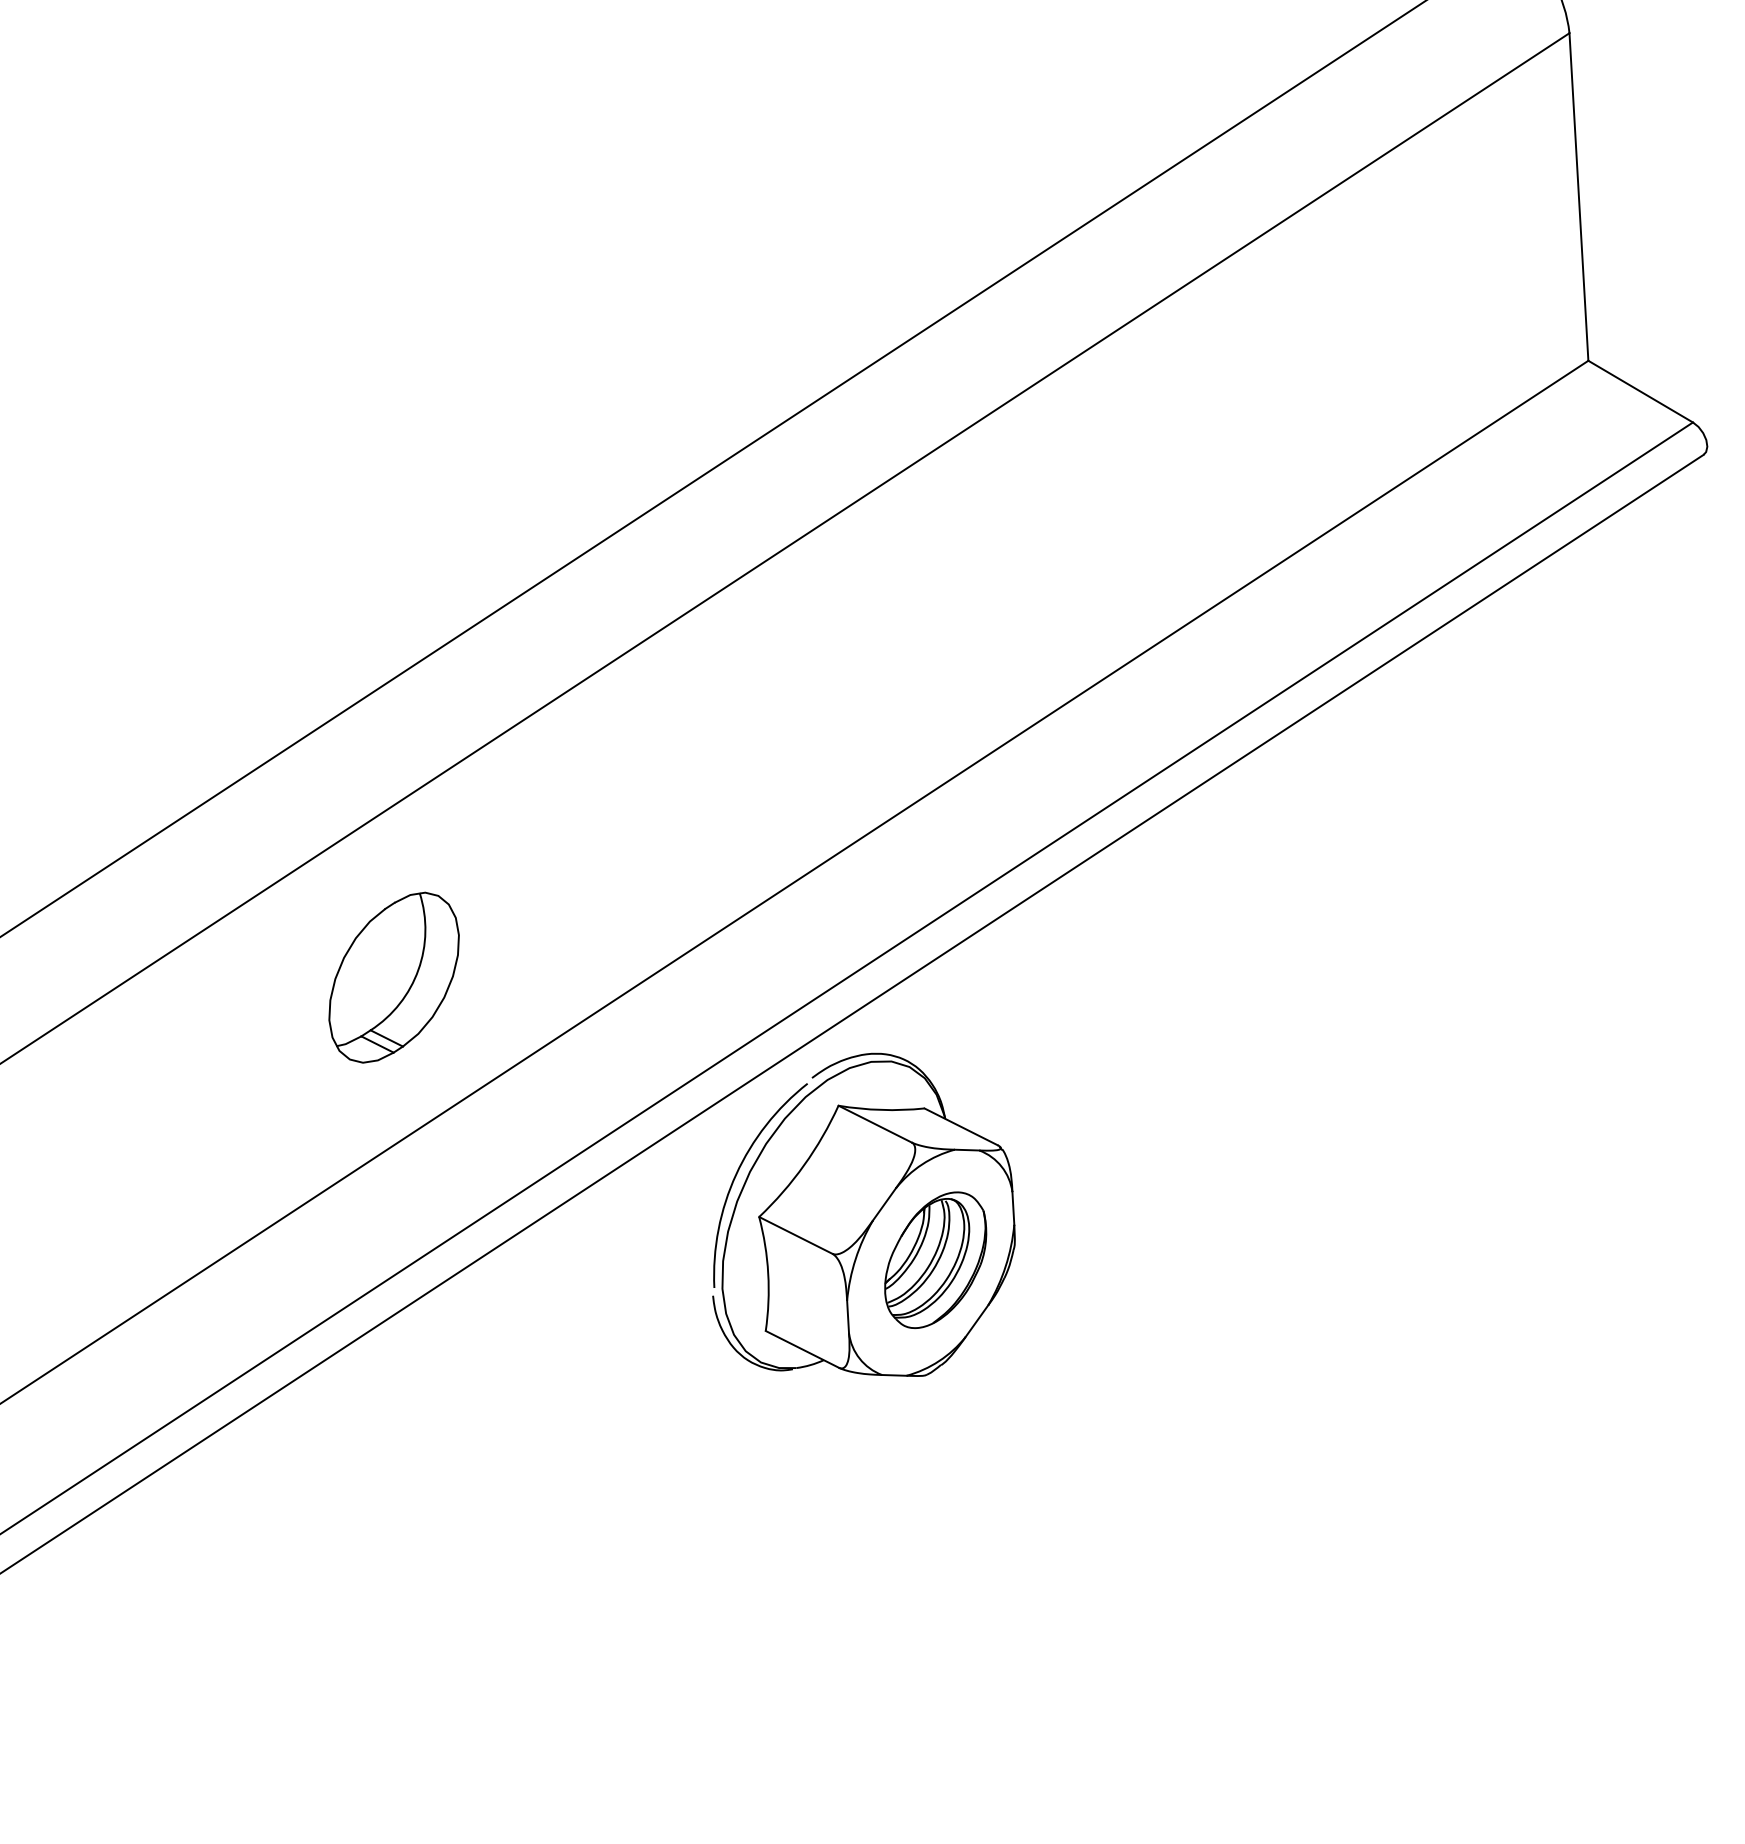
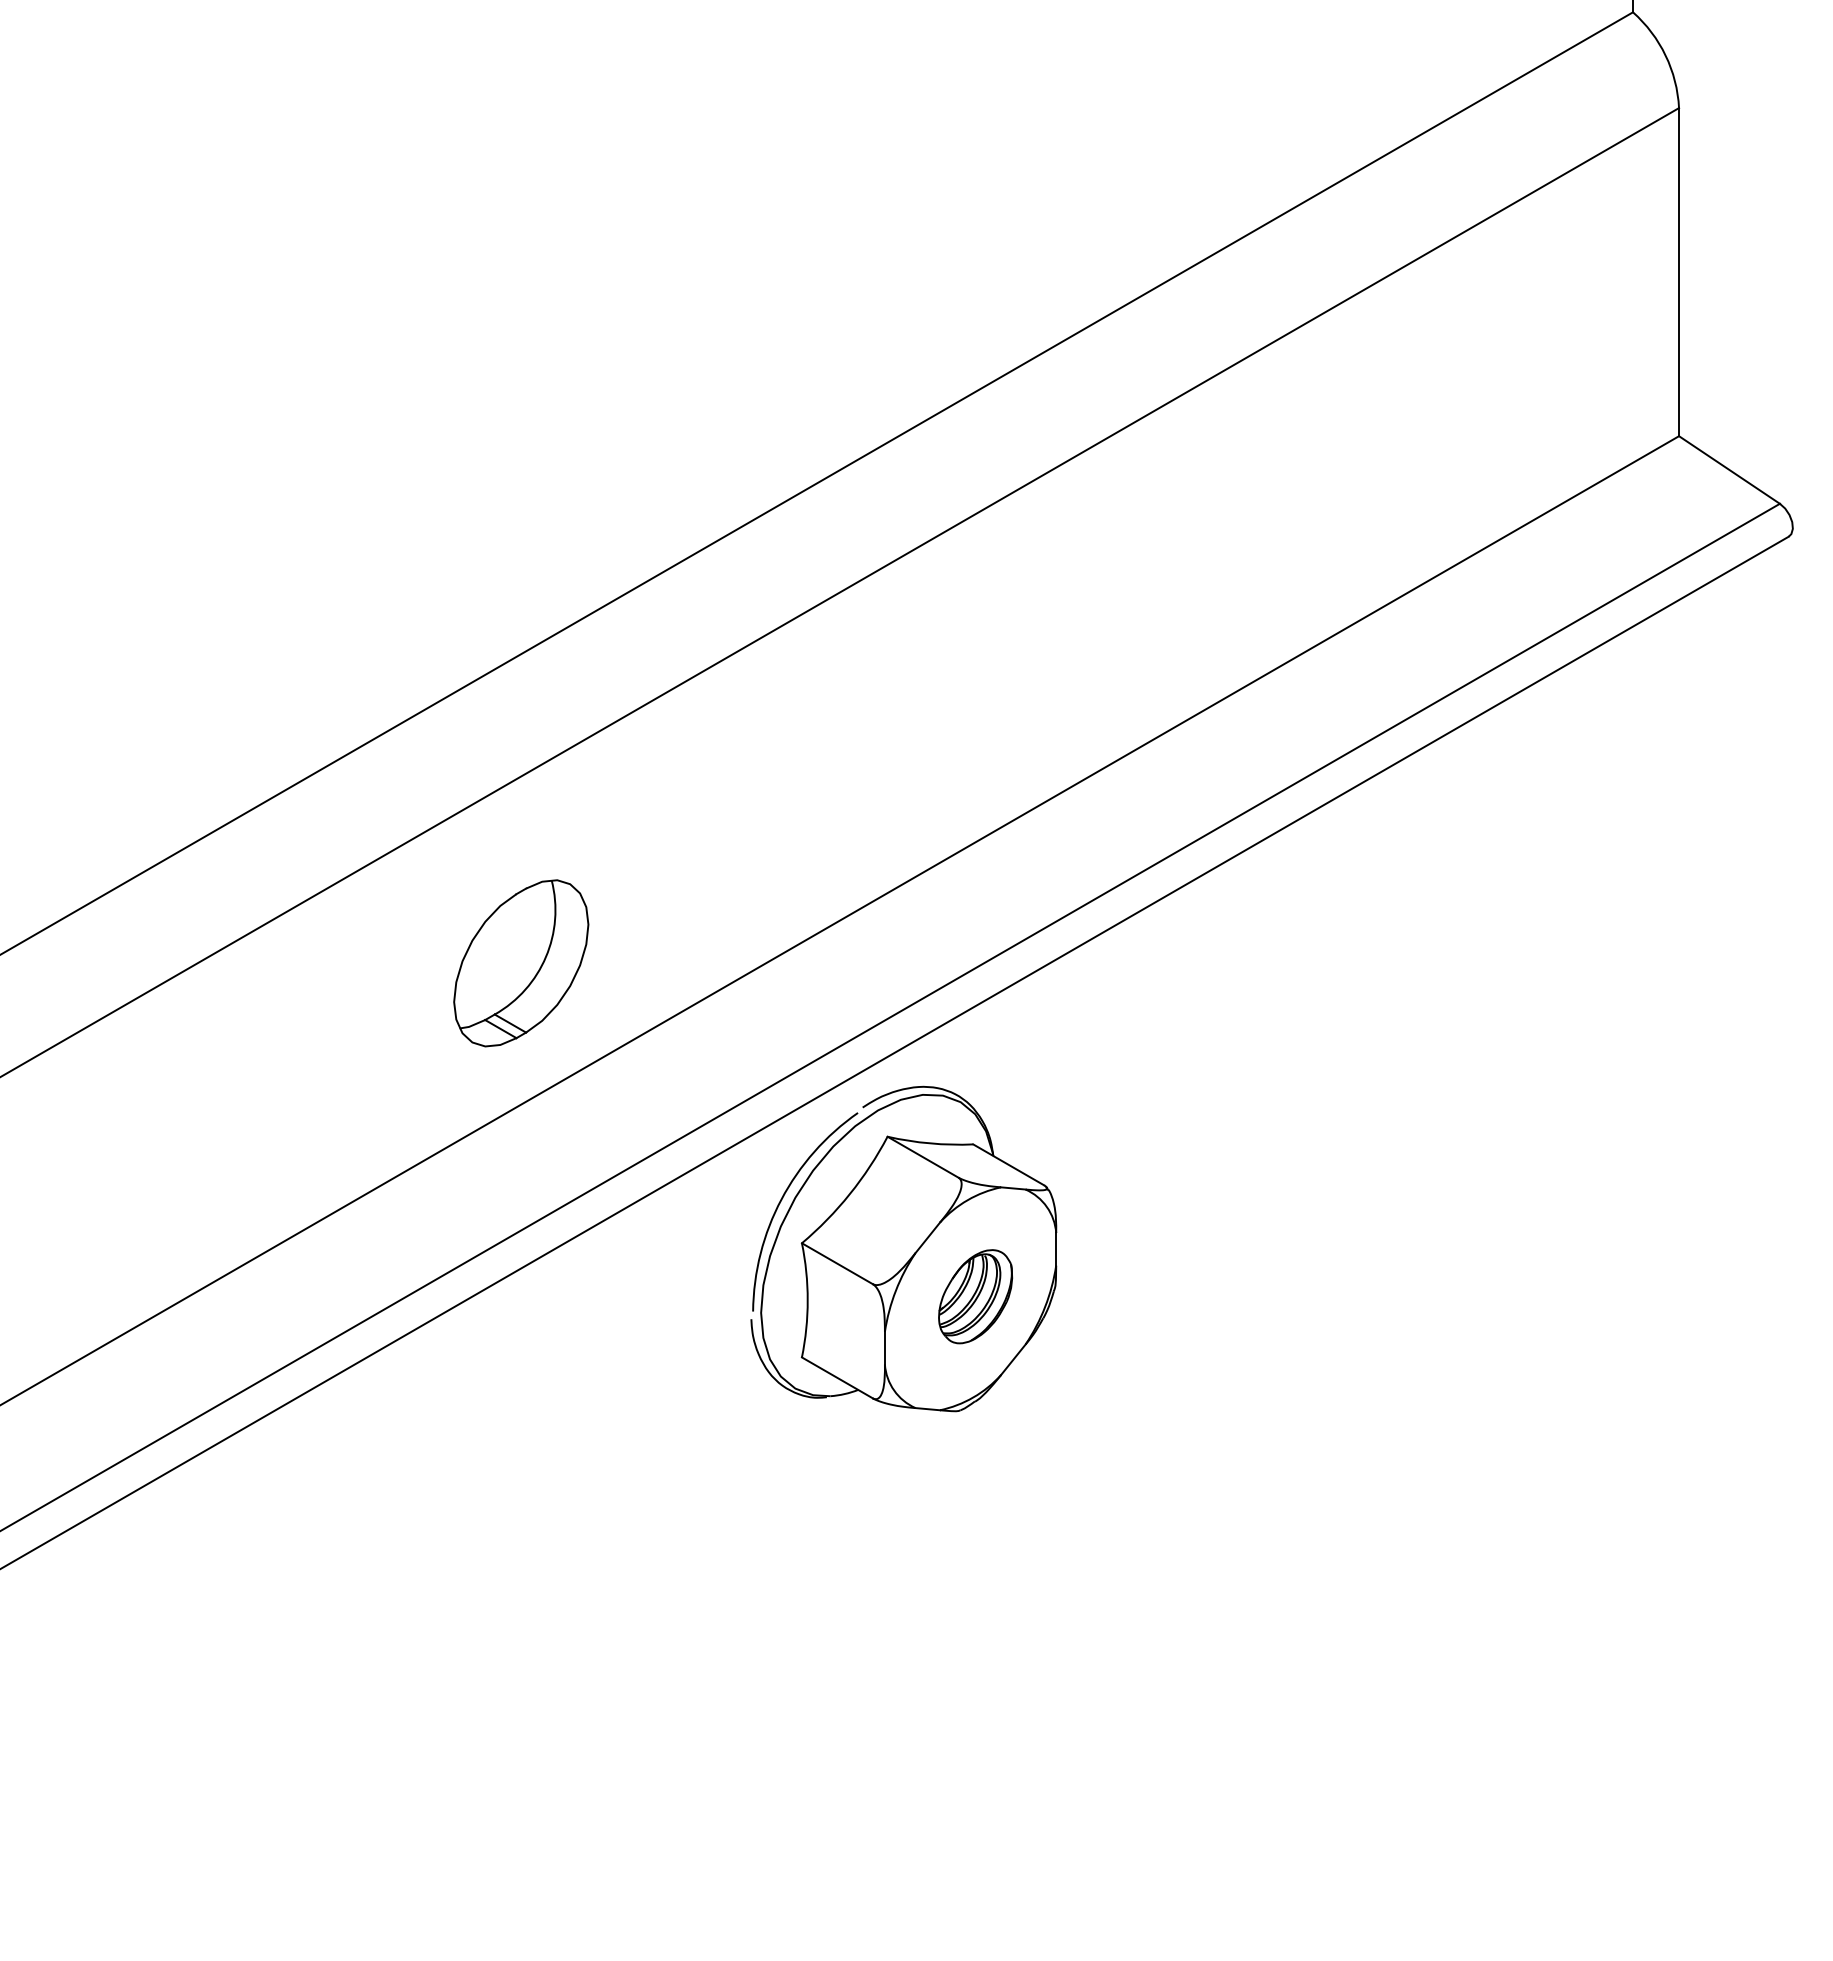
part: (394, 977) -> (521, 963), moved
part: (935, 1260) -> (975, 1296), size x0.7

